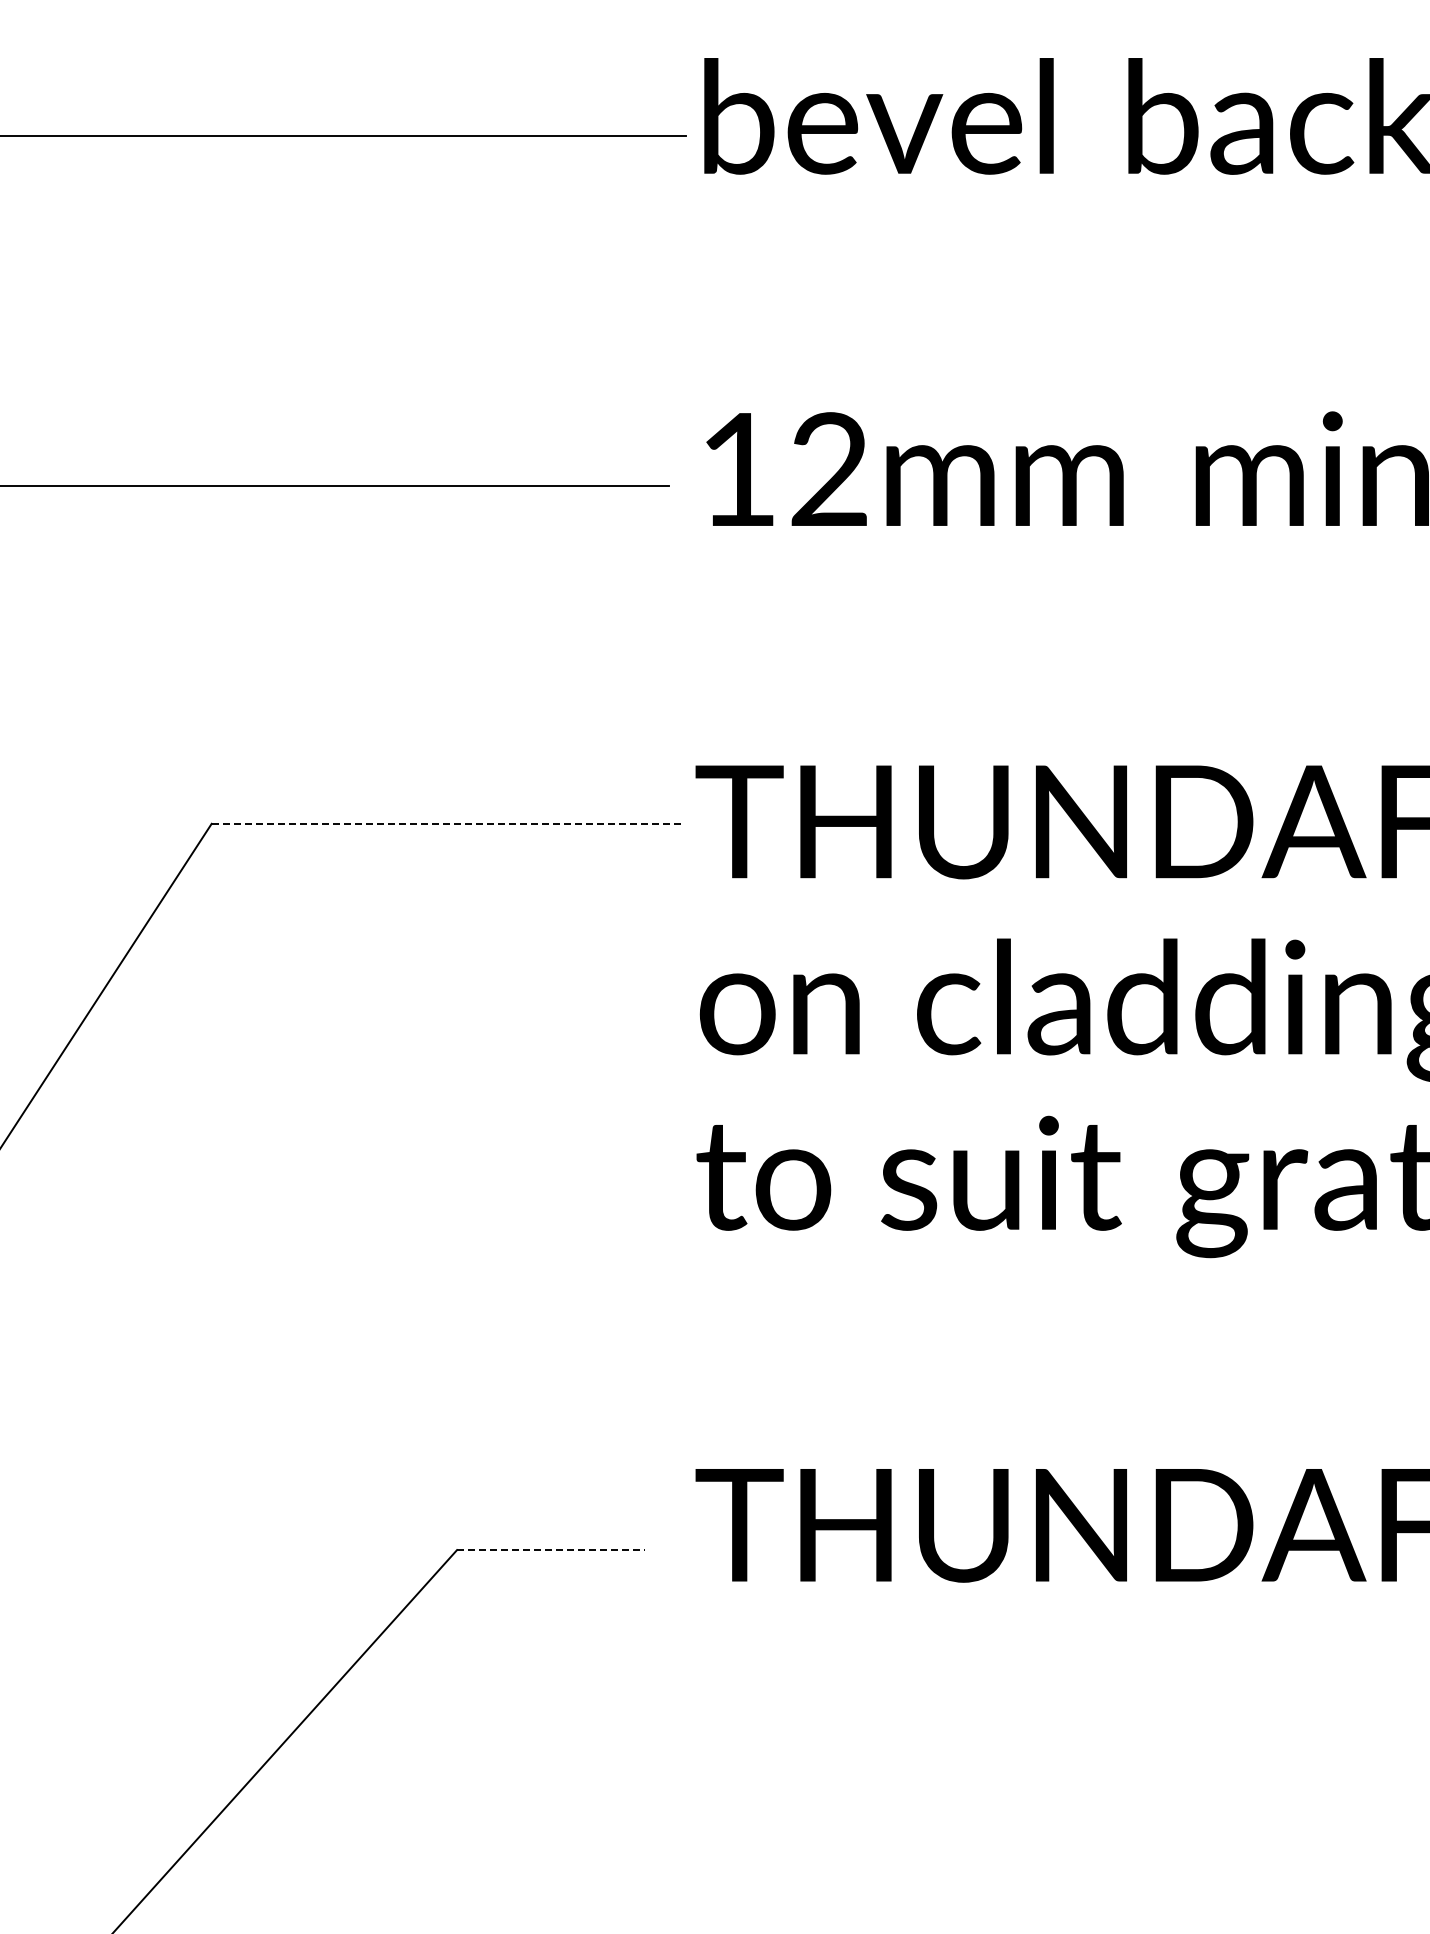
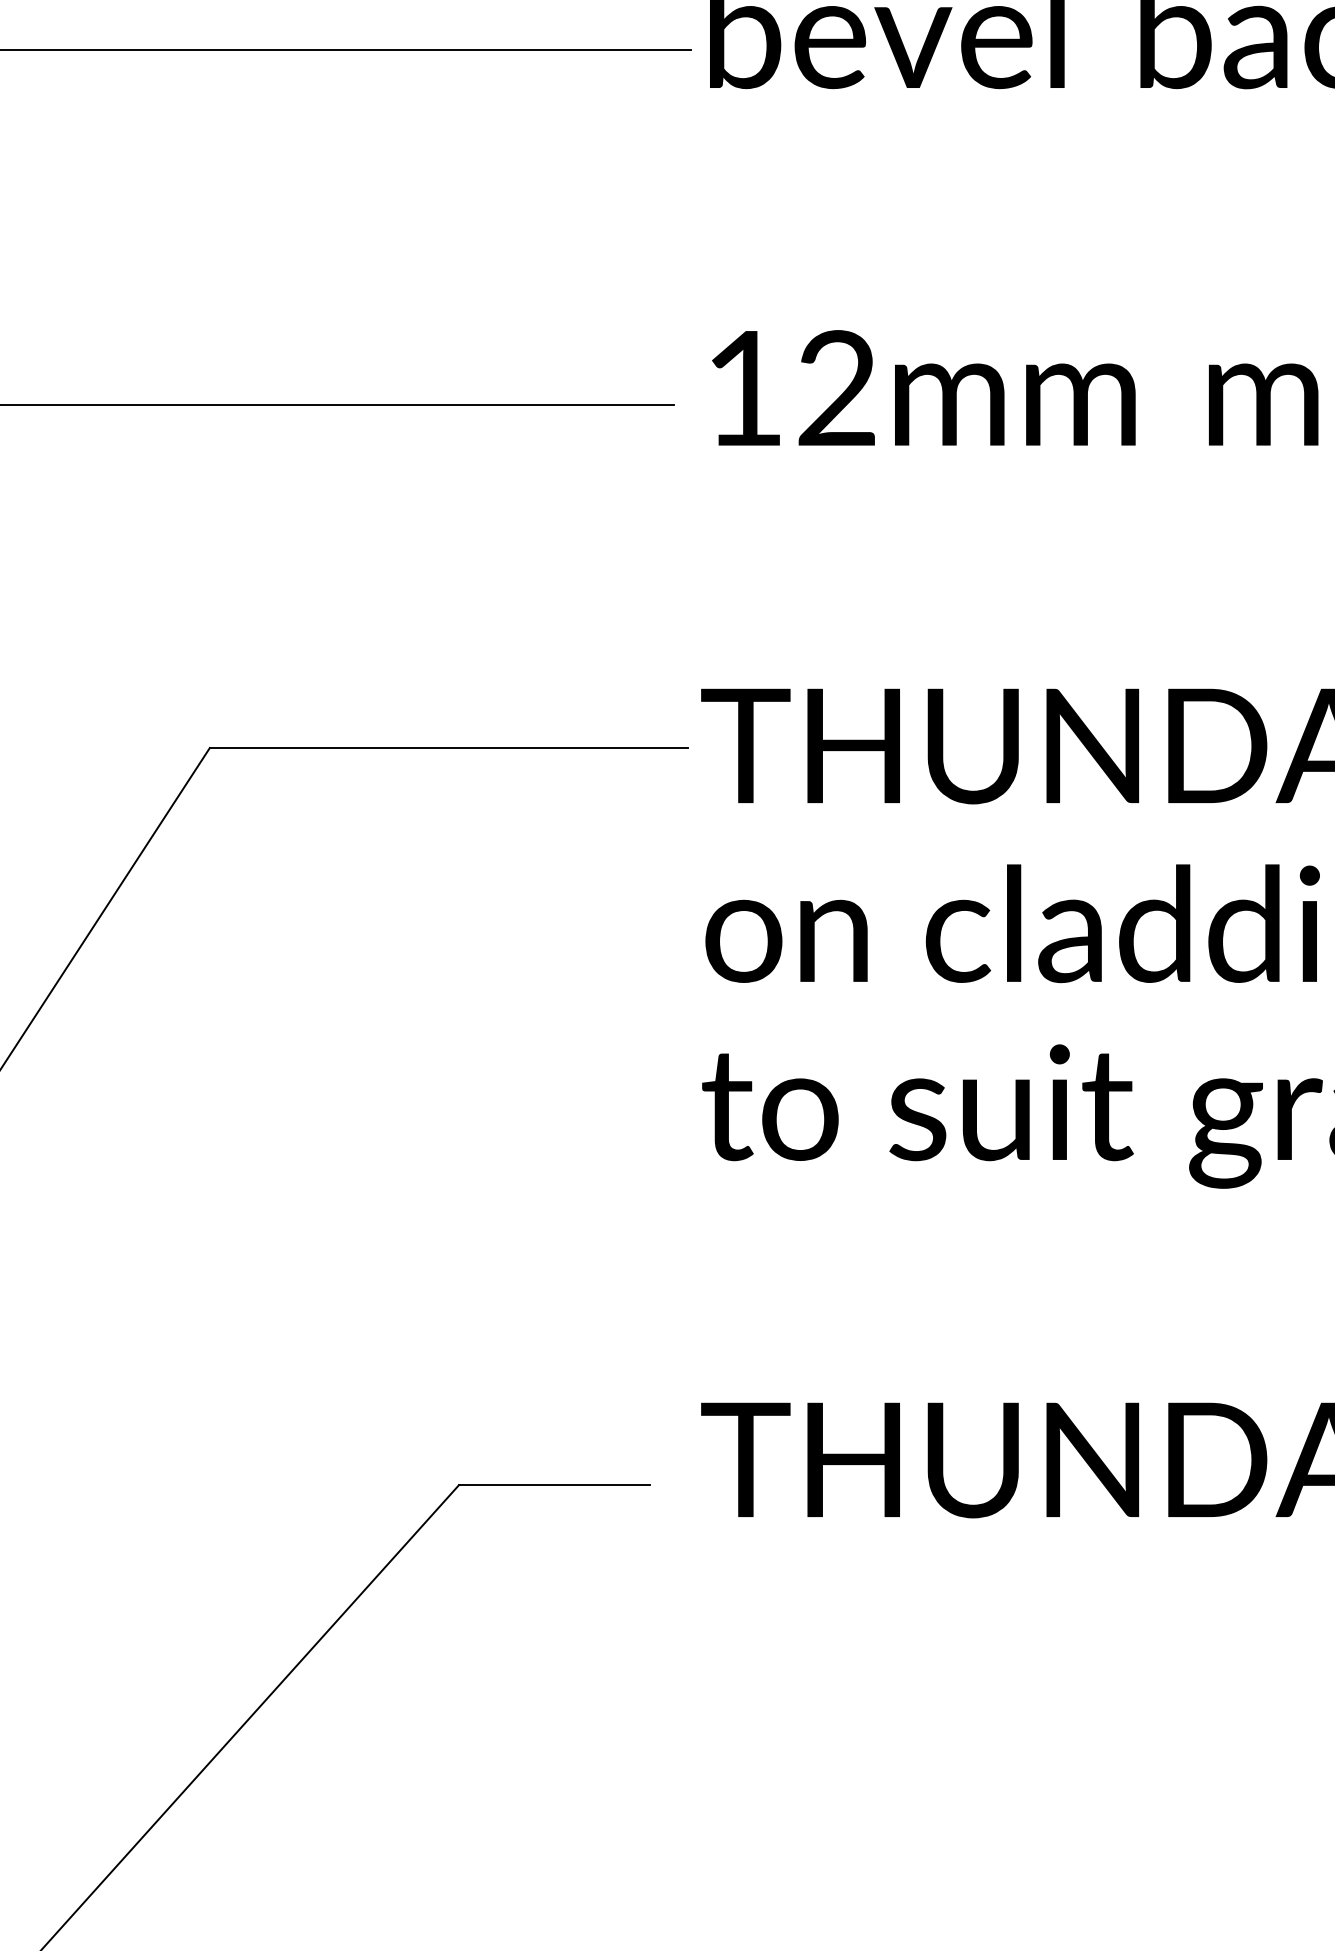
line: (447, 823) -> (449, 747), dashed -> solid
line: (551, 1550) -> (554, 1485), dashed -> solid

